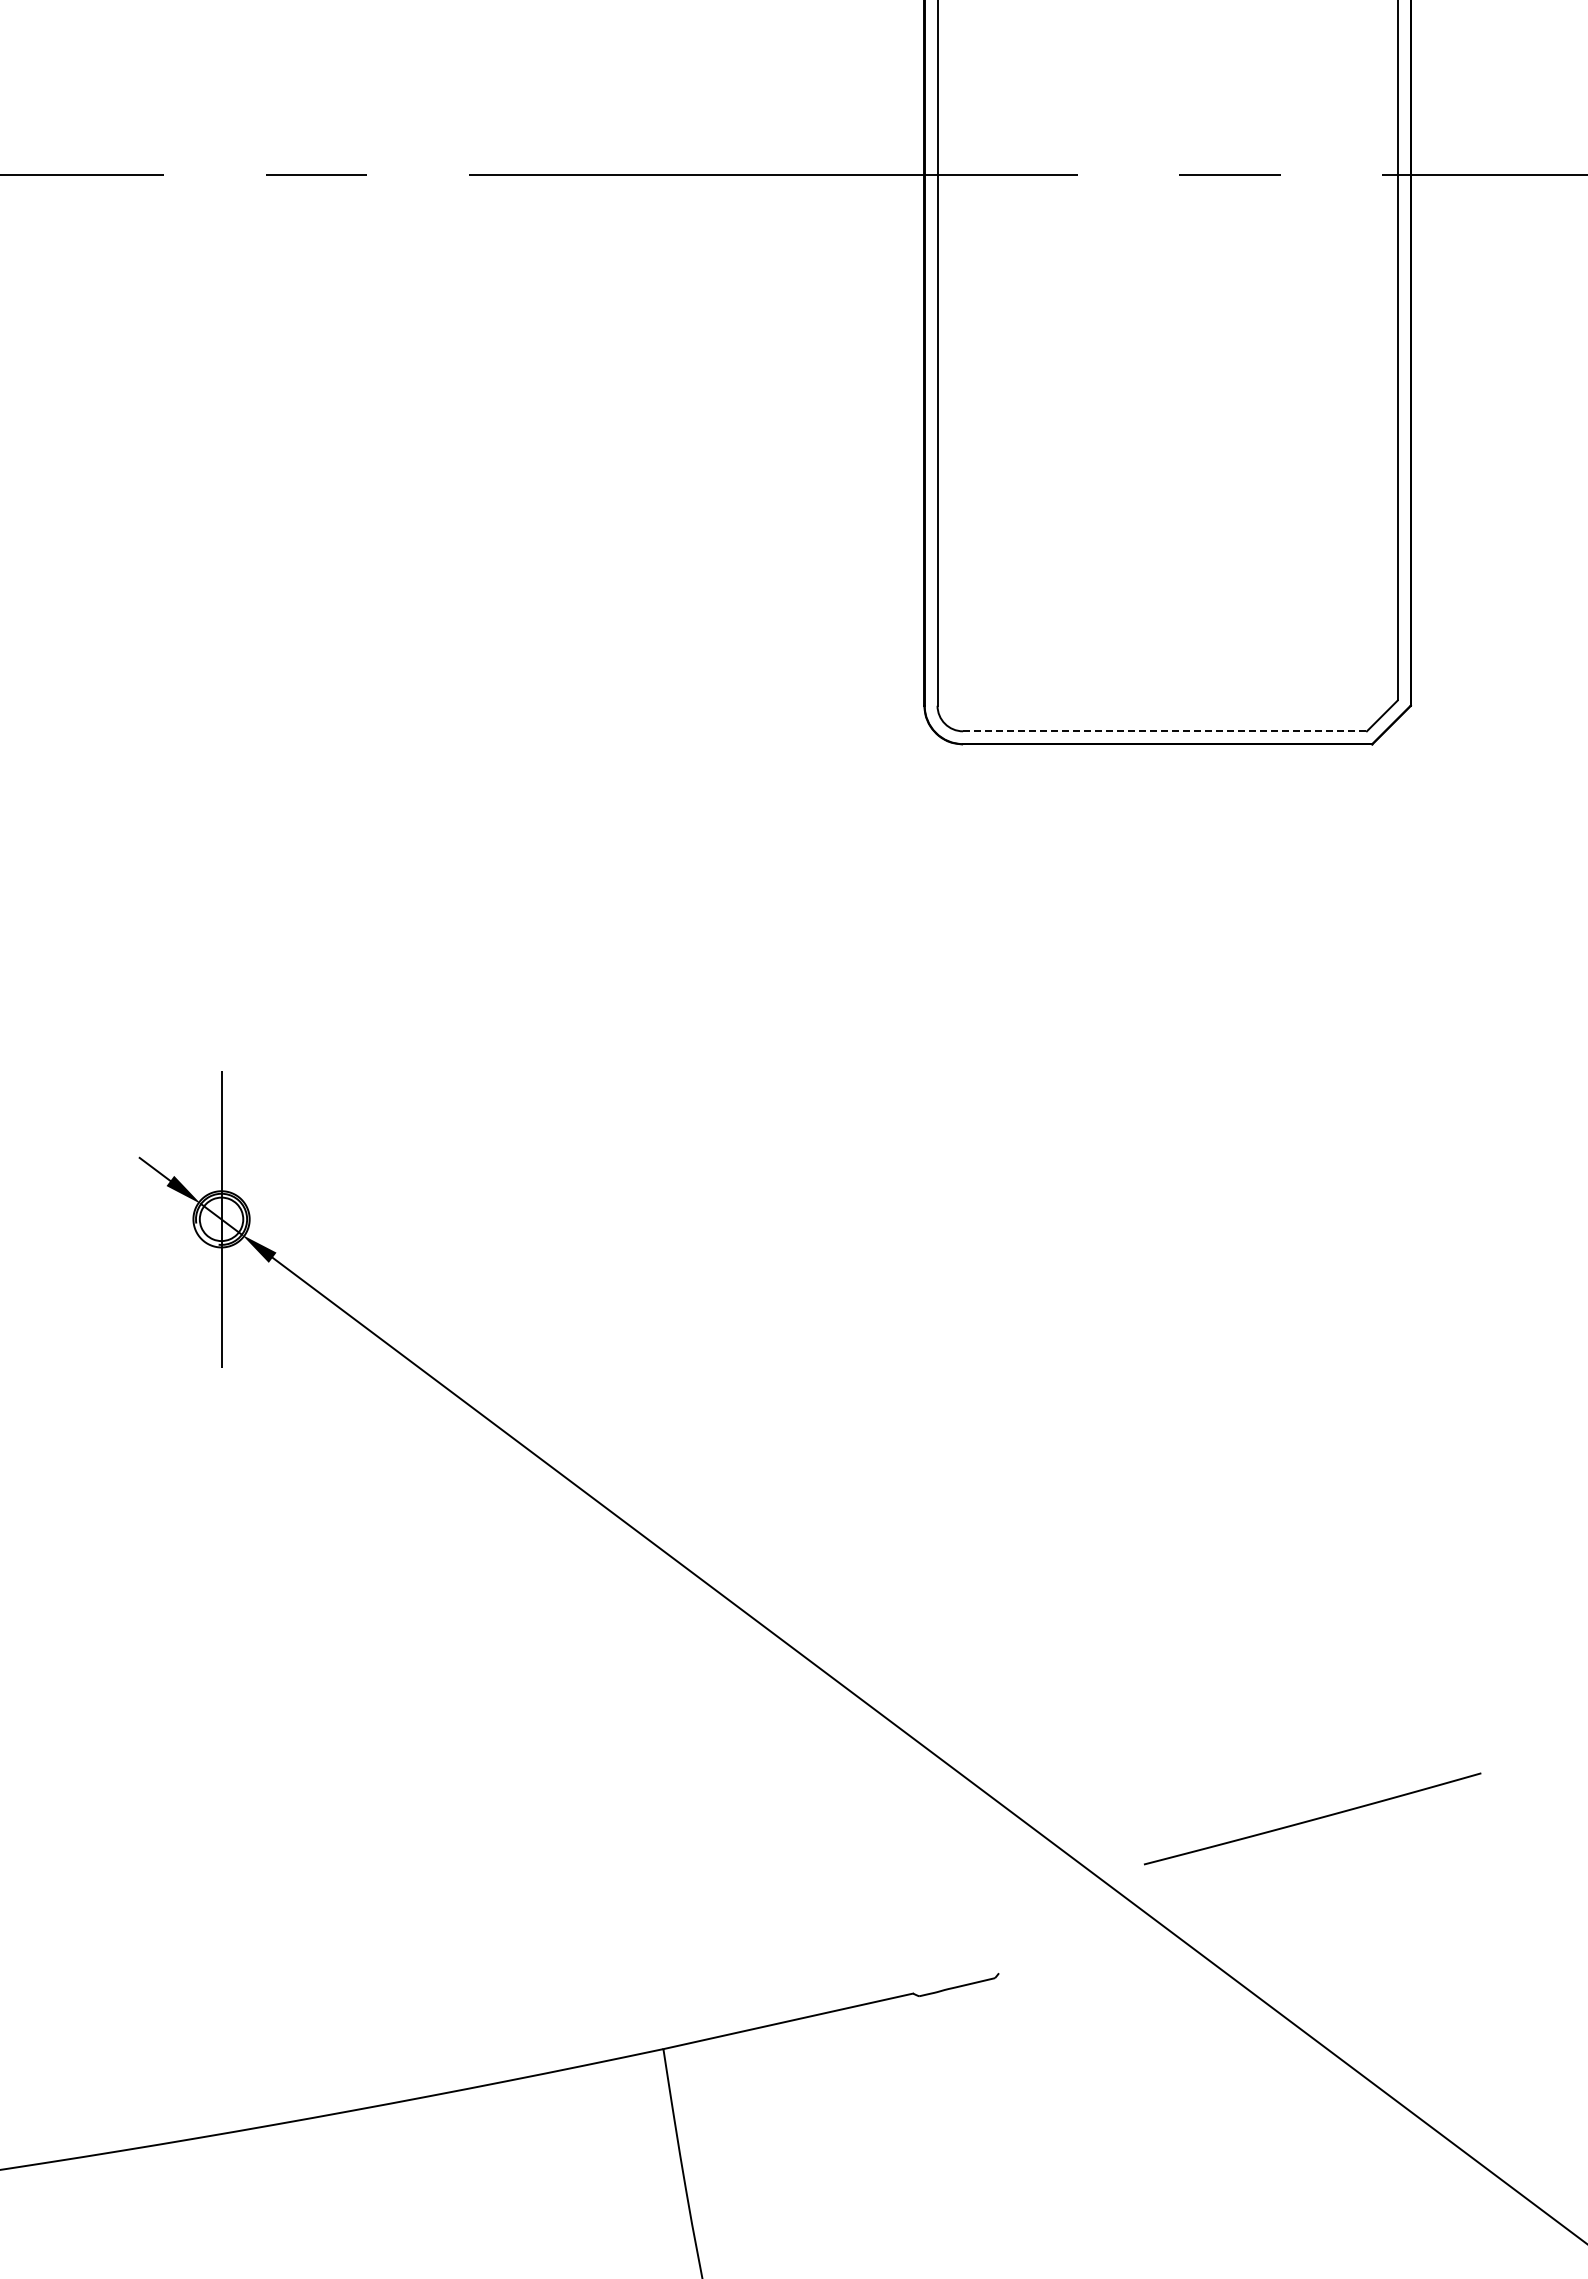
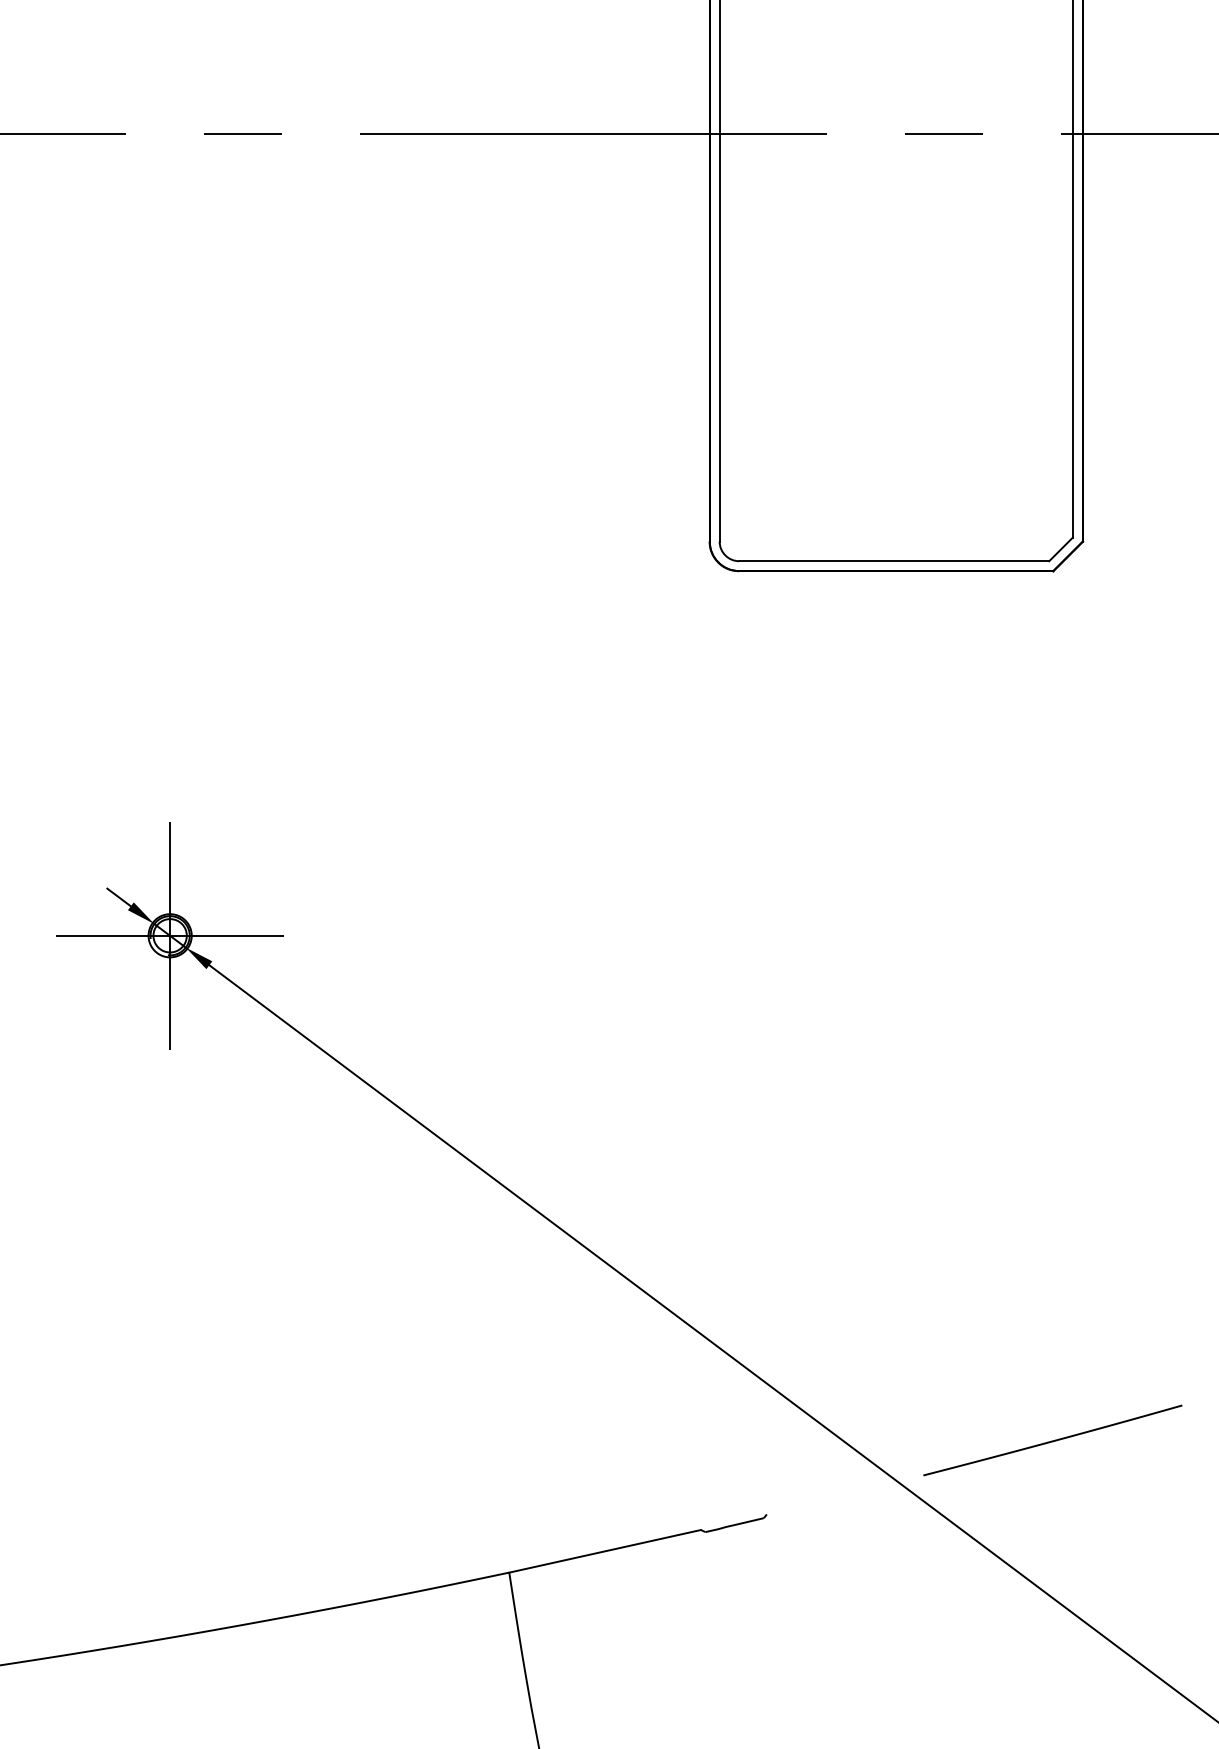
line: (1165, 731) -> (894, 561), dashed -> solid
line: (221, 1219) -> (170, 935), added
curve: (1313, 1818) -> (1053, 1440), moved

